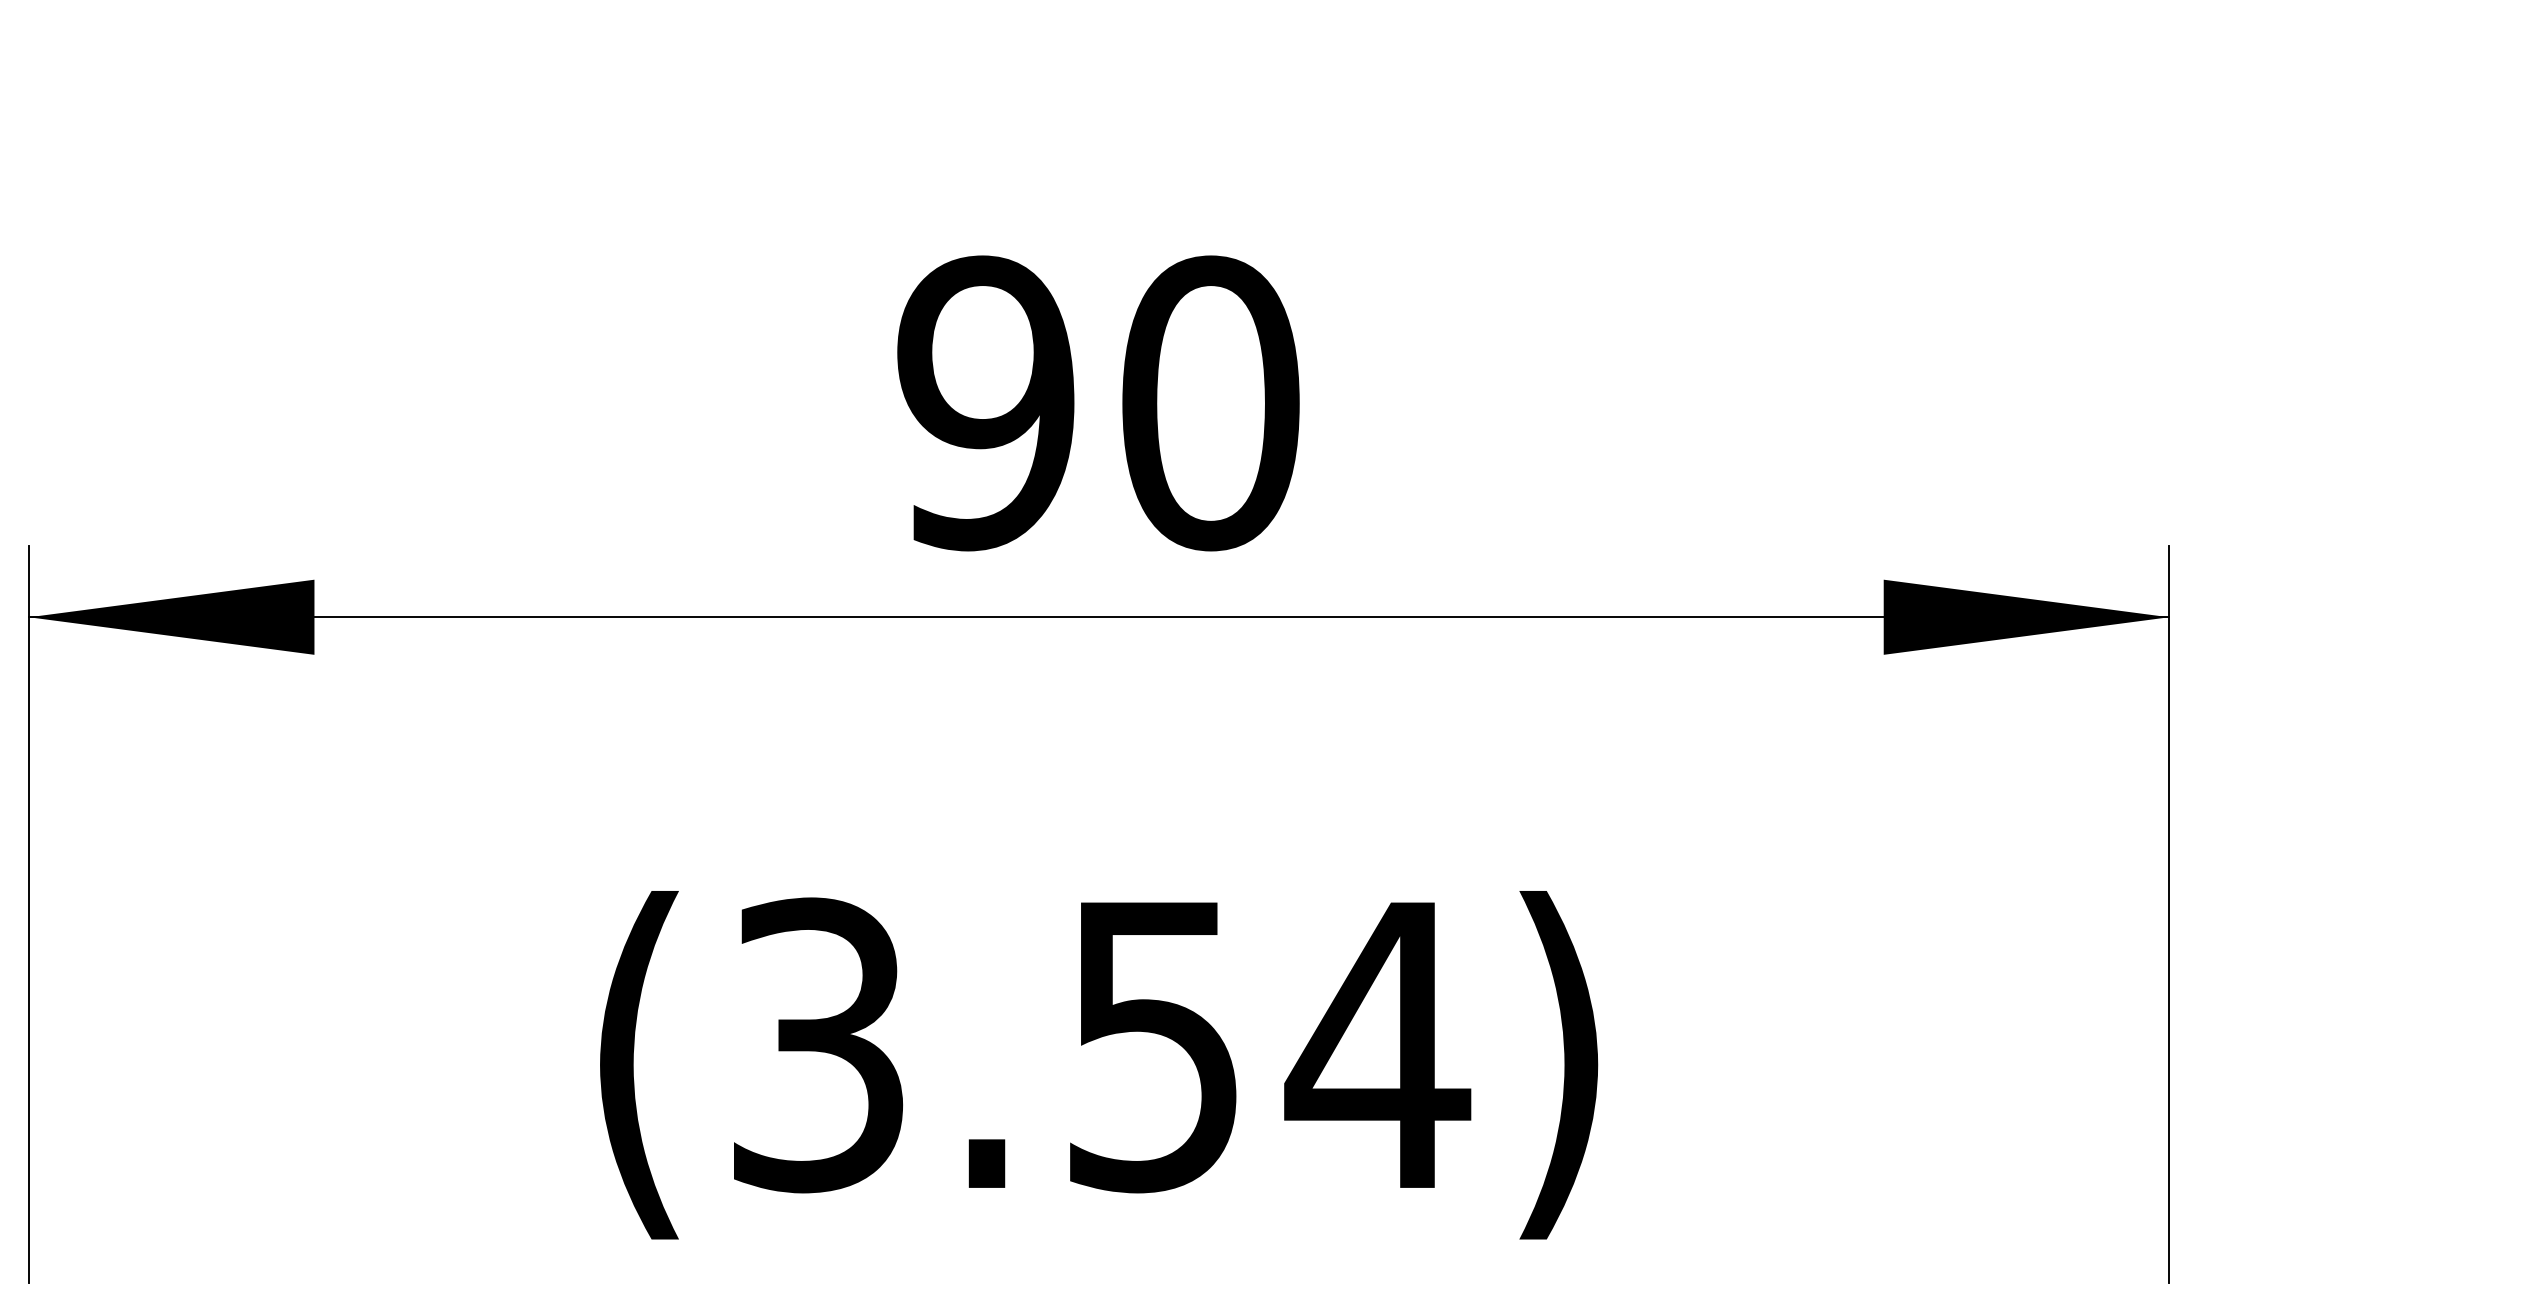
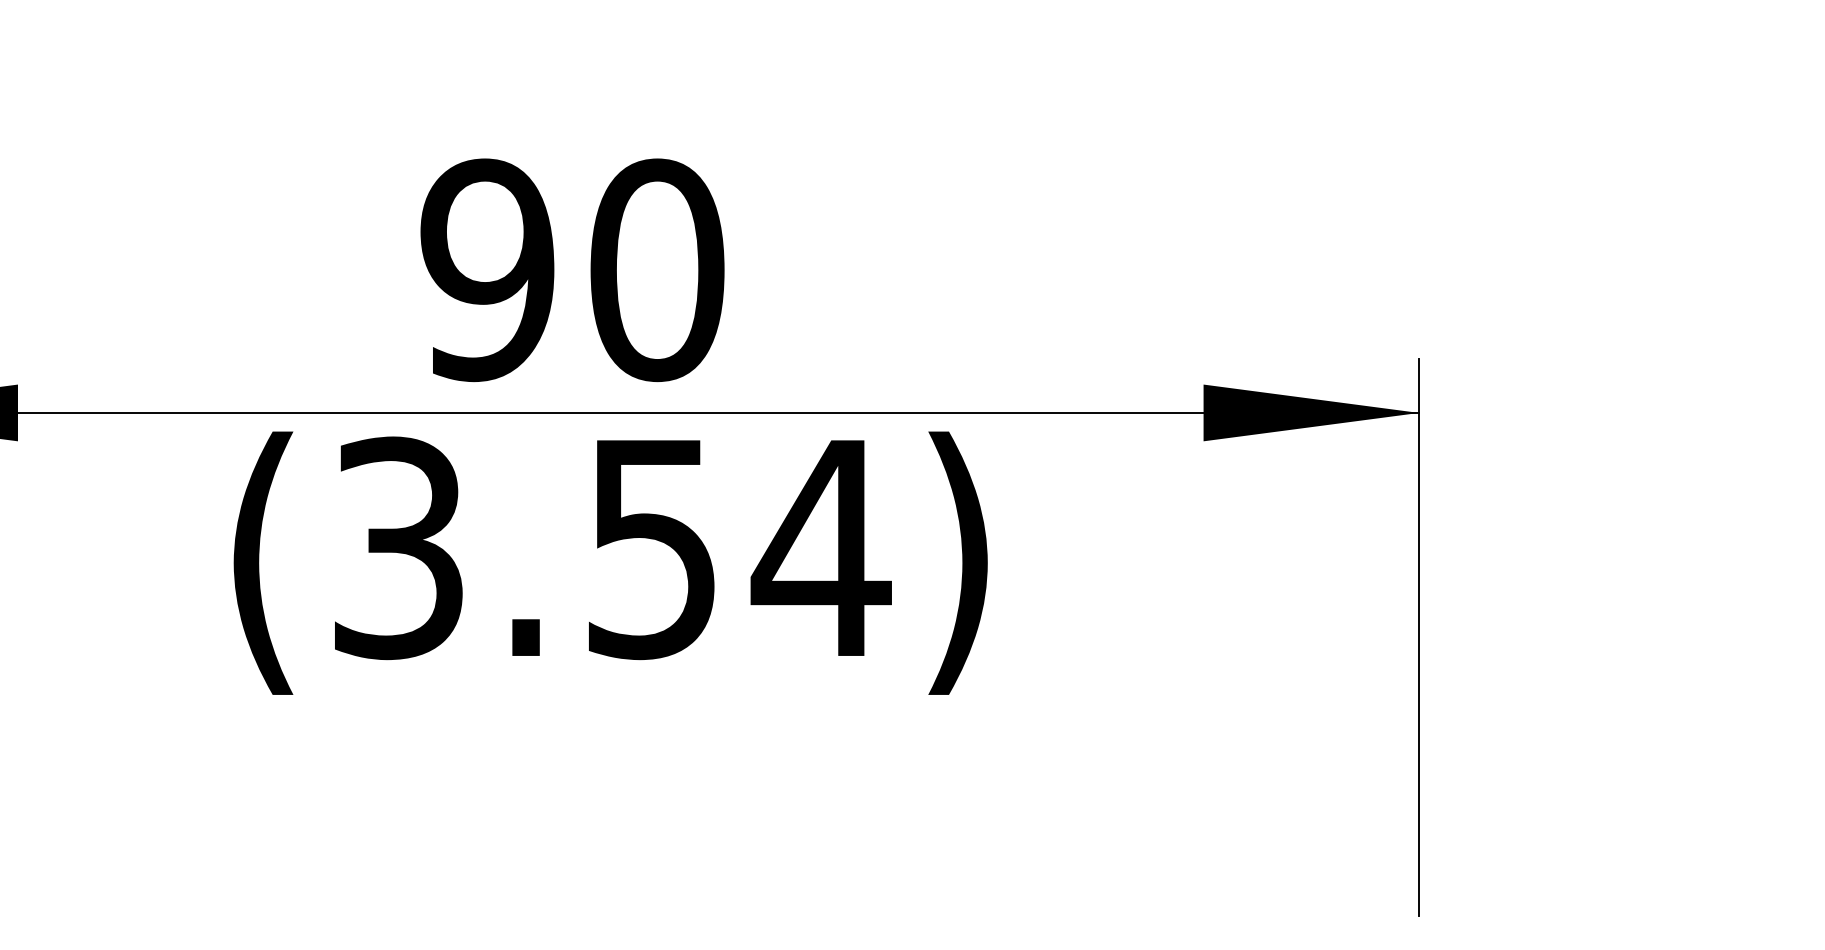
text: (1098, 403) -> (572, 270), moved
text: (1099, 1065) -> (611, 563), moved

